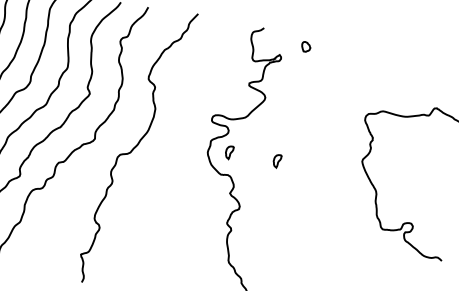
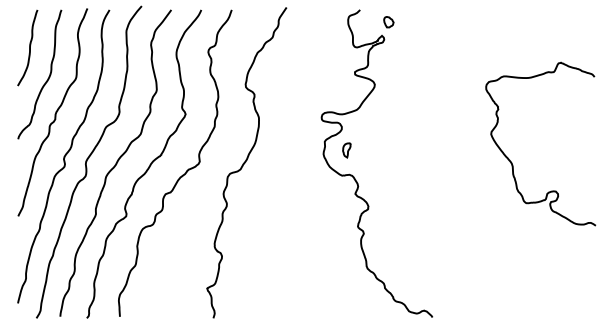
part: (305, 47) -> (388, 22), moved
part: (276, 161) -> (399, 150), removed

